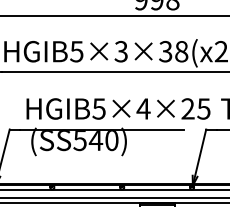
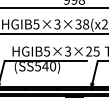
text: (142, 108) -> (67, 51), HGIB5×4×25 -> HGIB5×3×25

